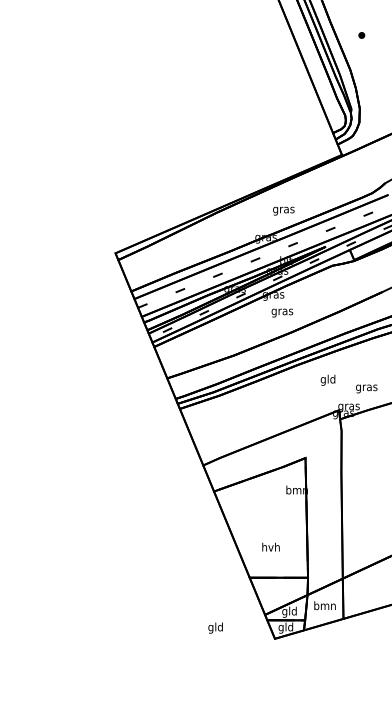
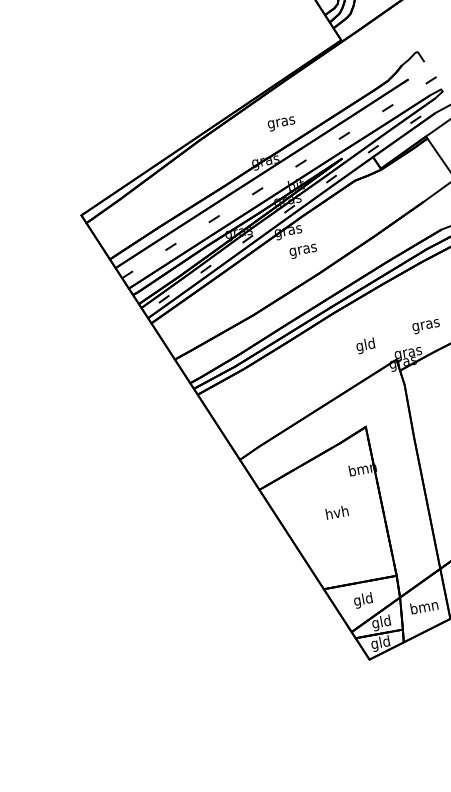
text: (327, 379) -> (364, 345), moved
text: (270, 546) -> (336, 511), moved
text: (215, 627) -> (362, 599), moved

